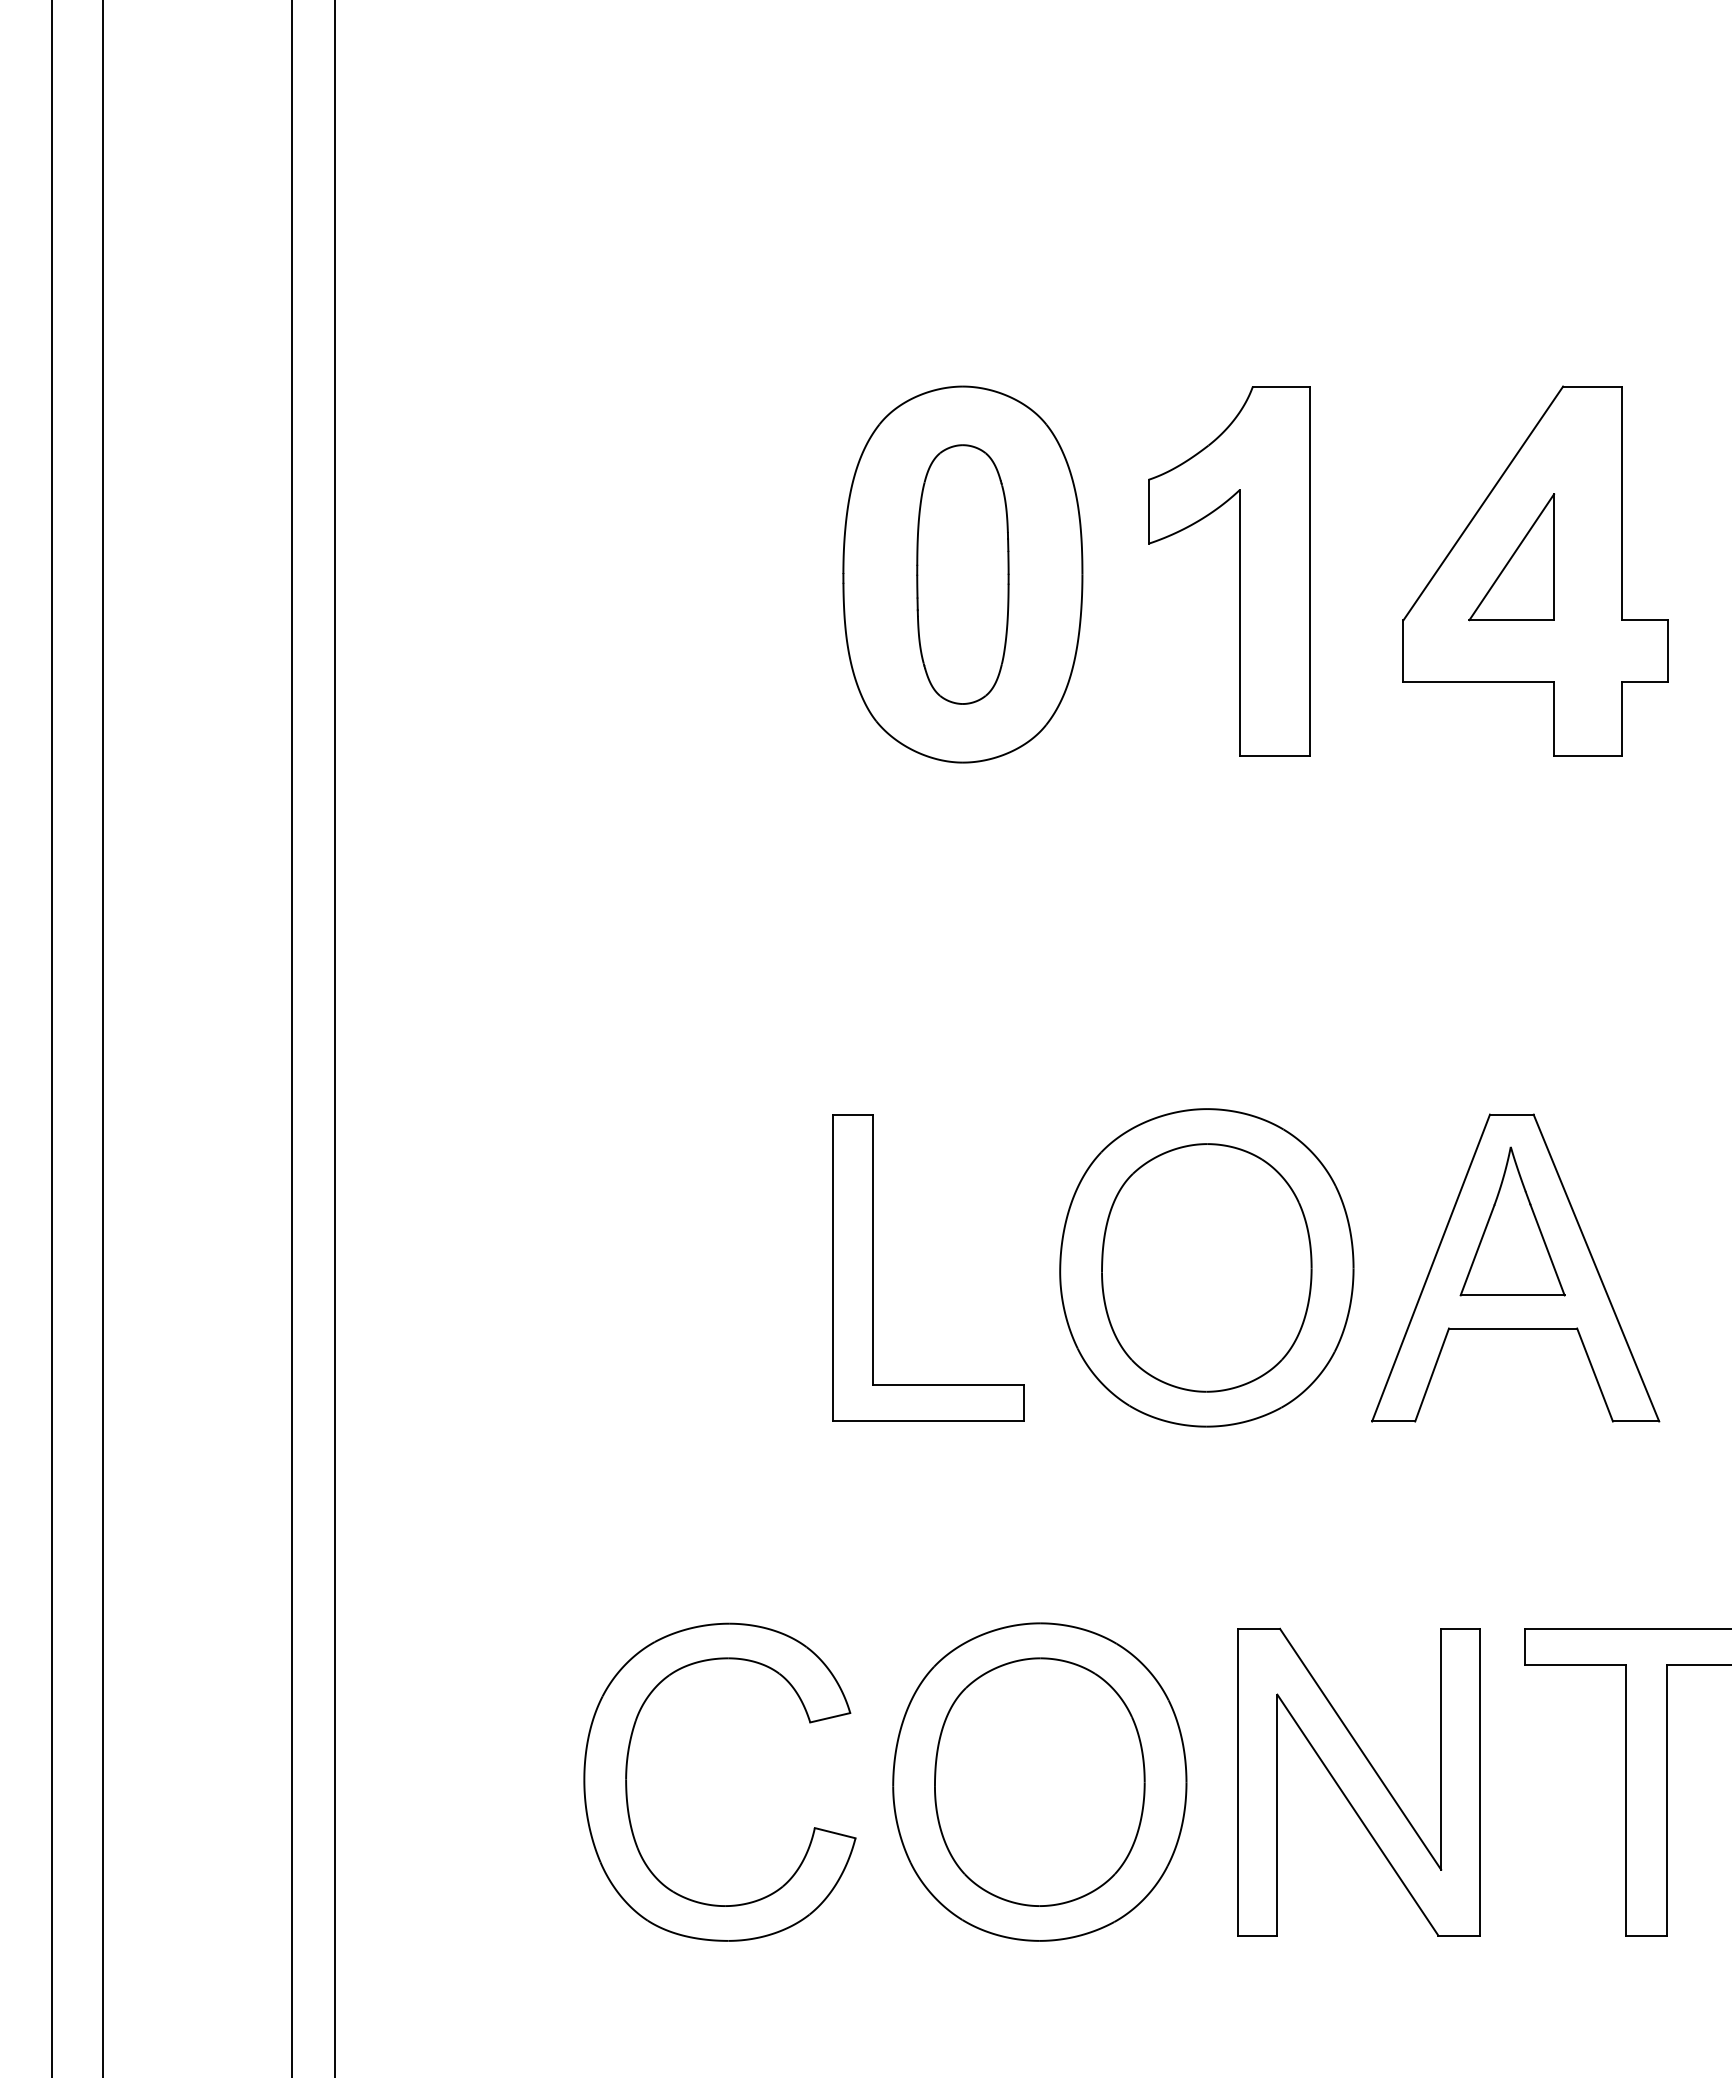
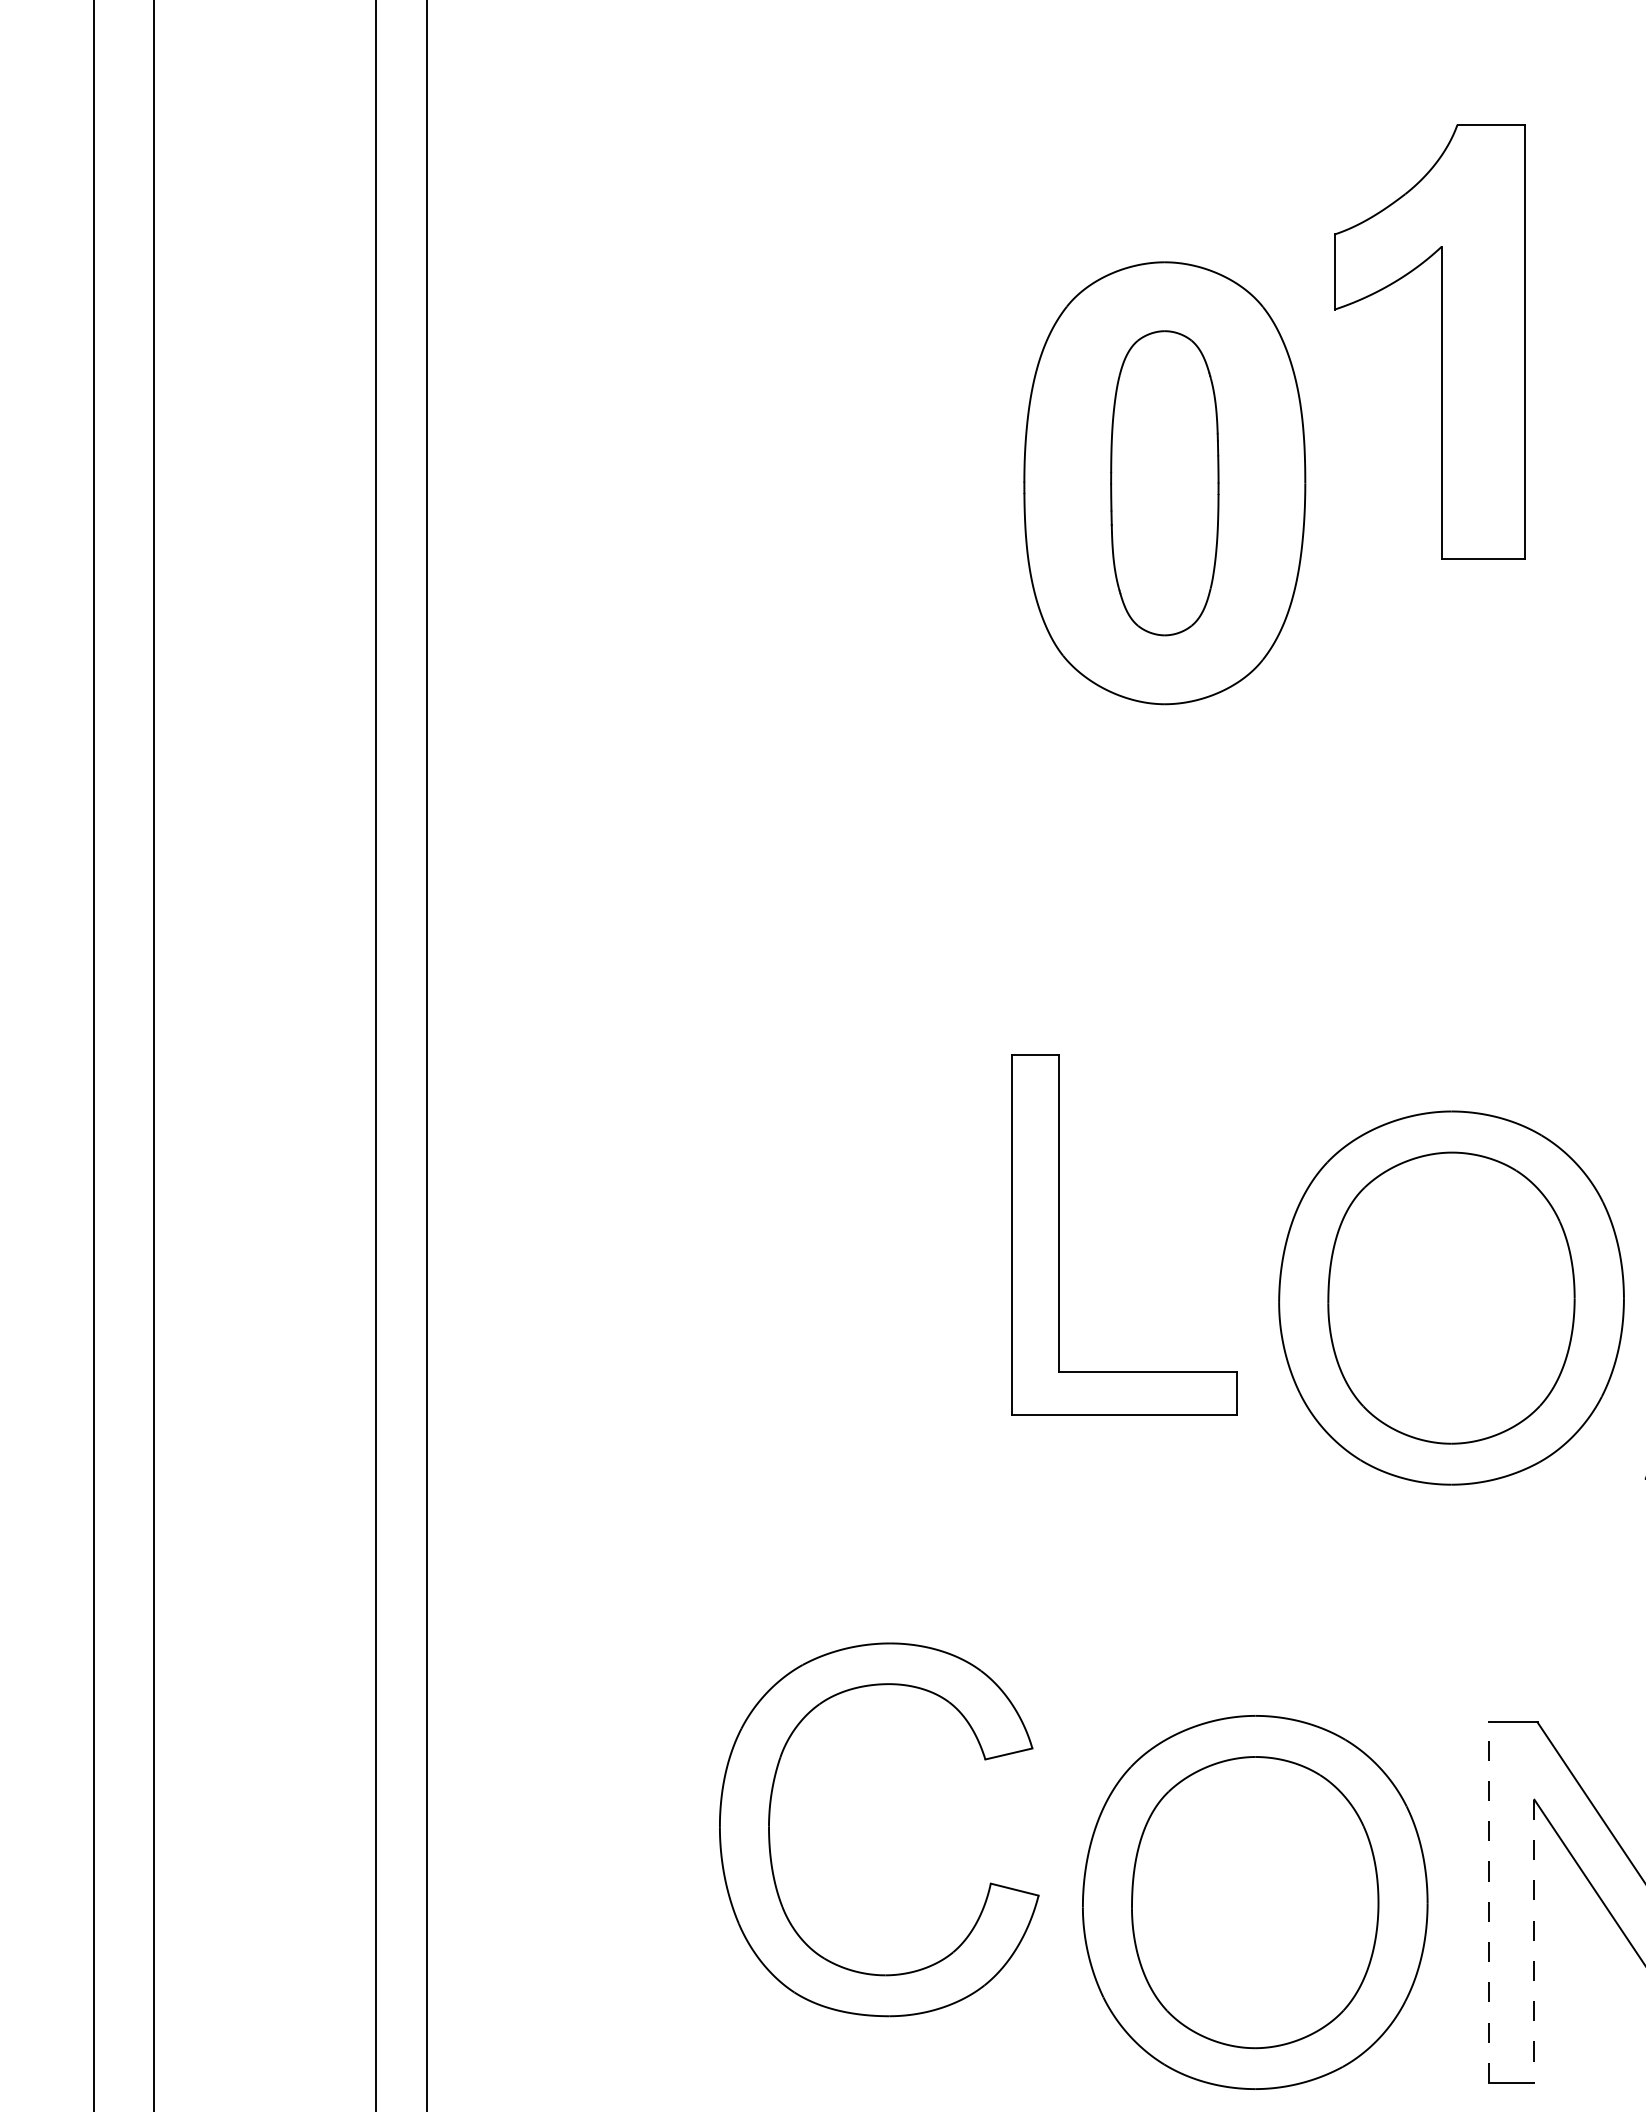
part: (1239, 571) -> (1441, 342), moved
part: (873, 1267) -> (1059, 1234), moved
line: (1238, 1781) -> (1488, 1901), solid -> dashed
part: (627, 1783) -> (770, 1831), moved
line: (1277, 1815) -> (1534, 1941), solid -> dashed

